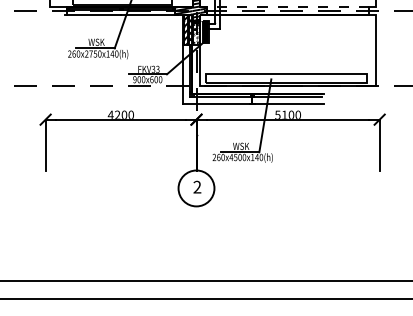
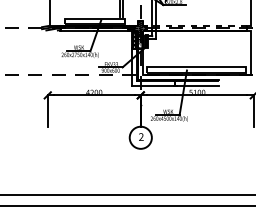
hatch: (51, 9) -> (51, 27), added

